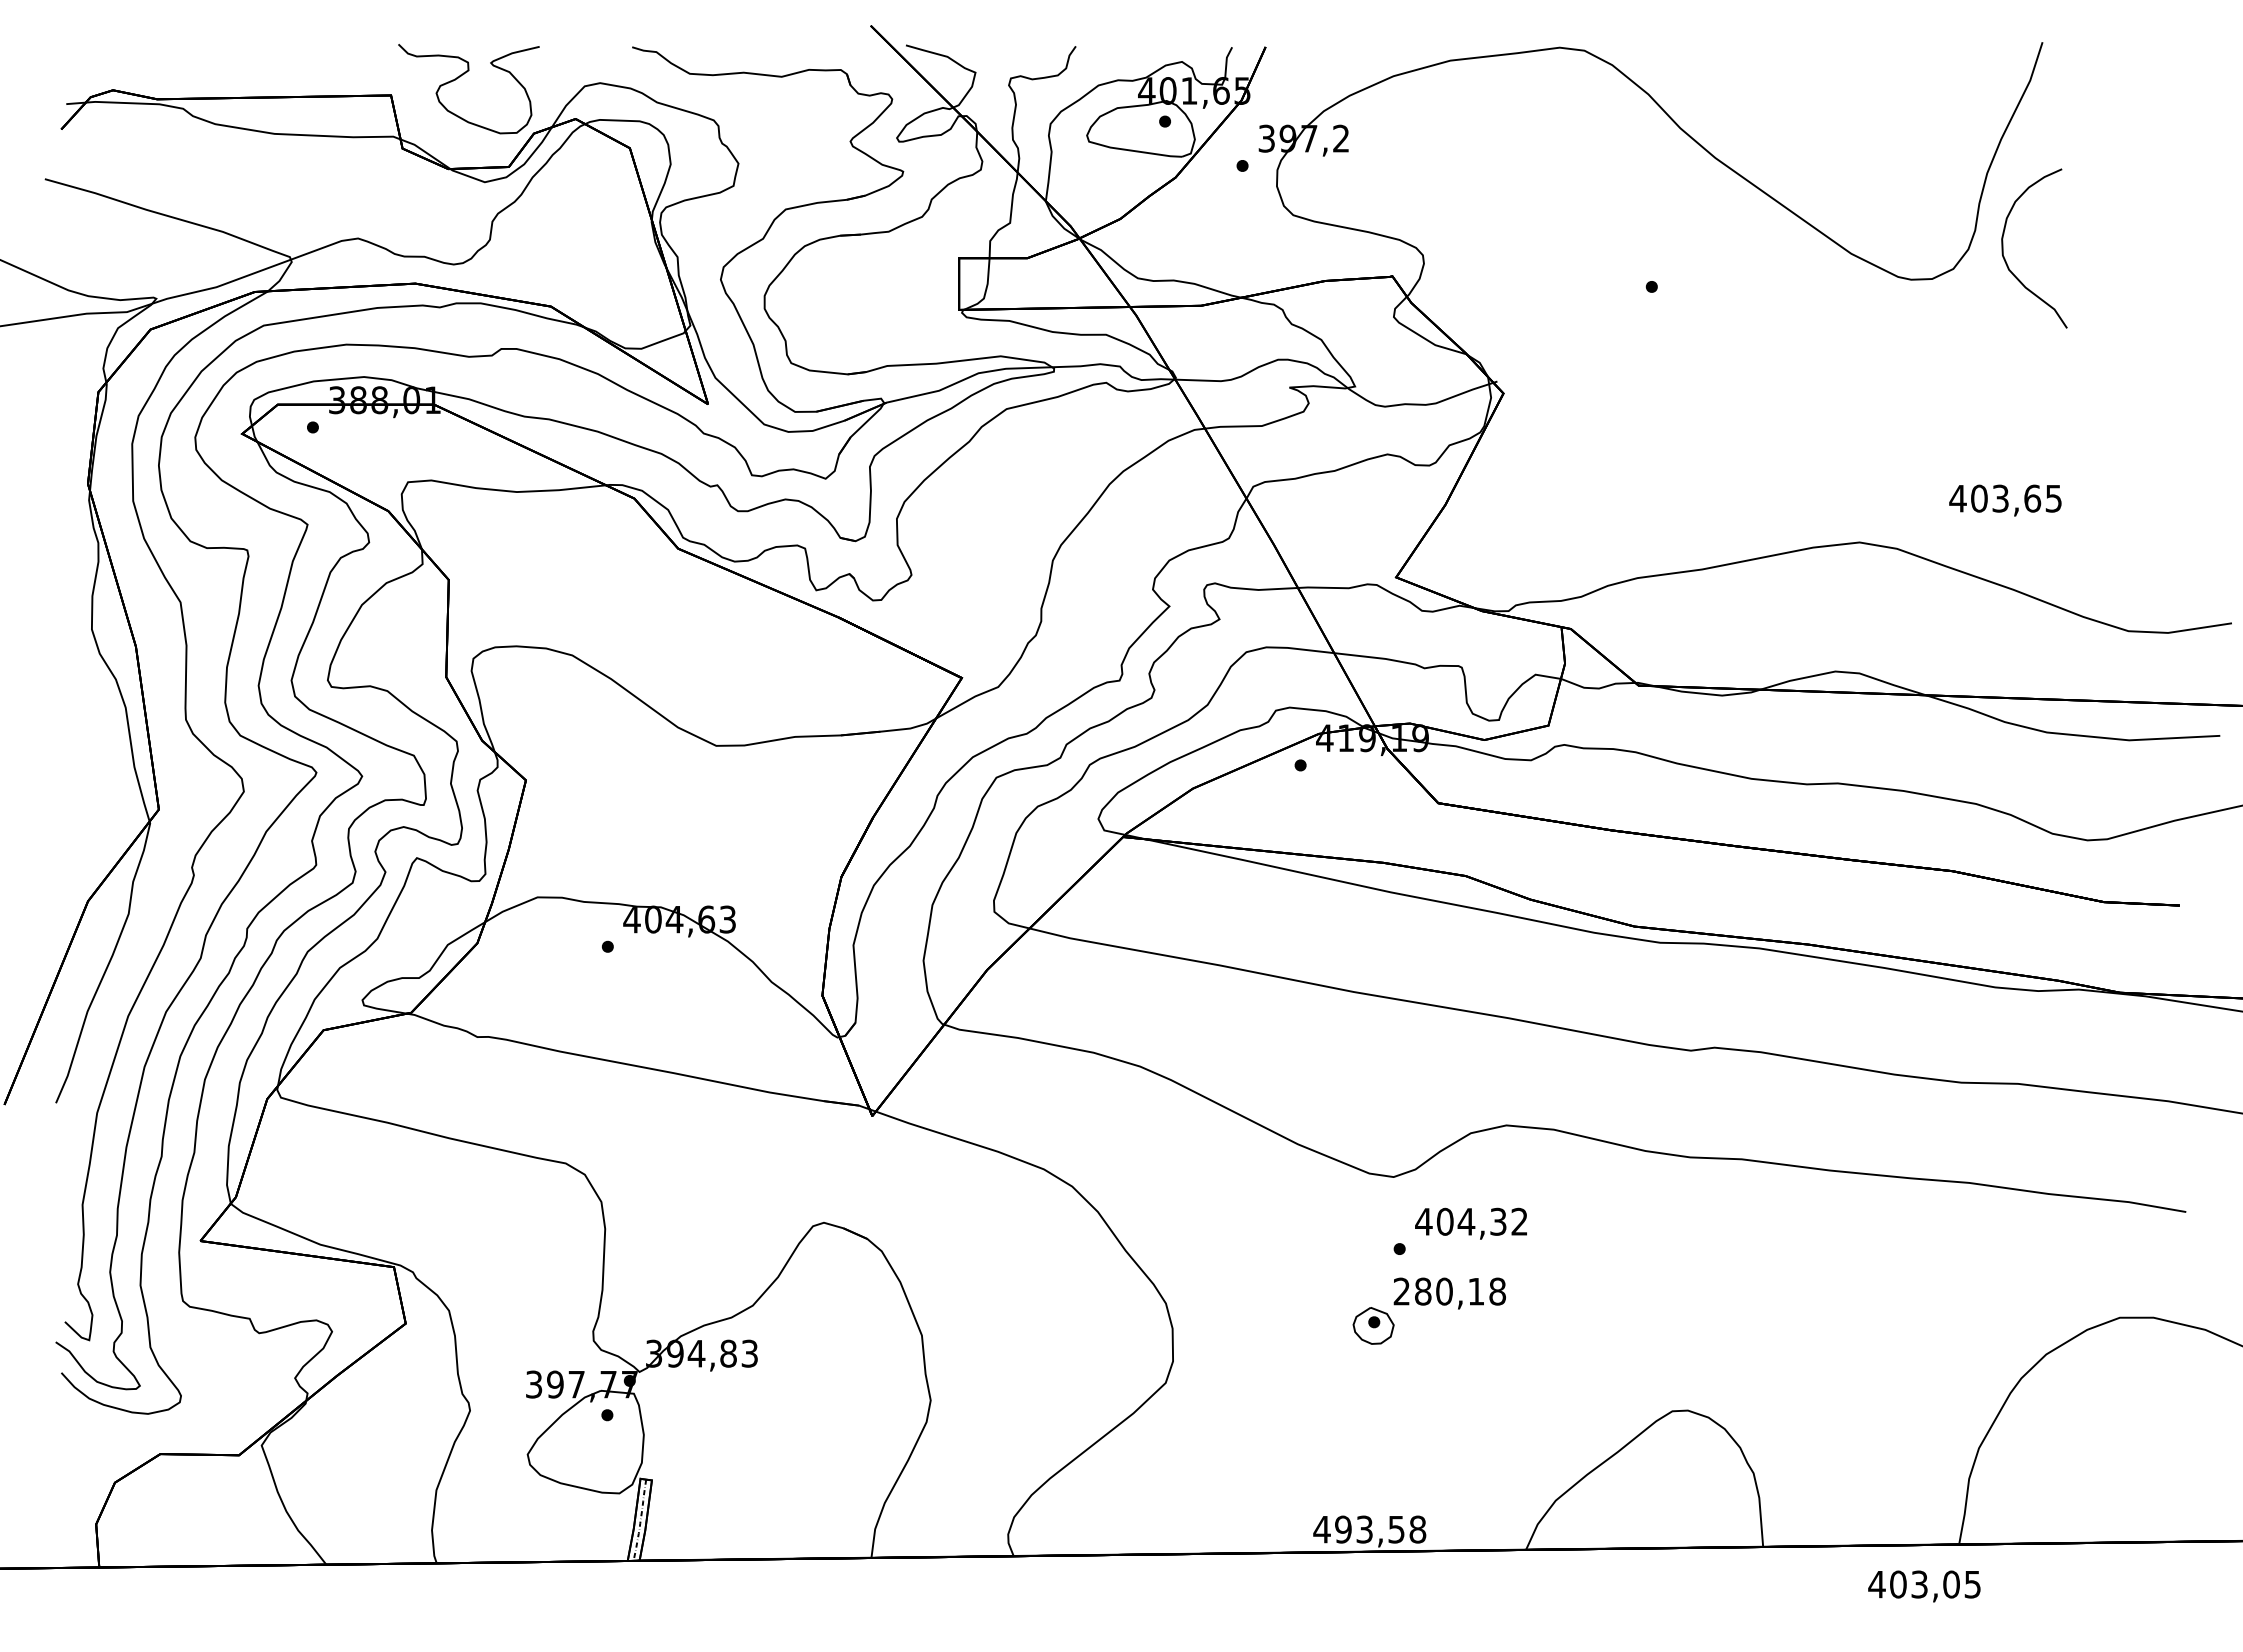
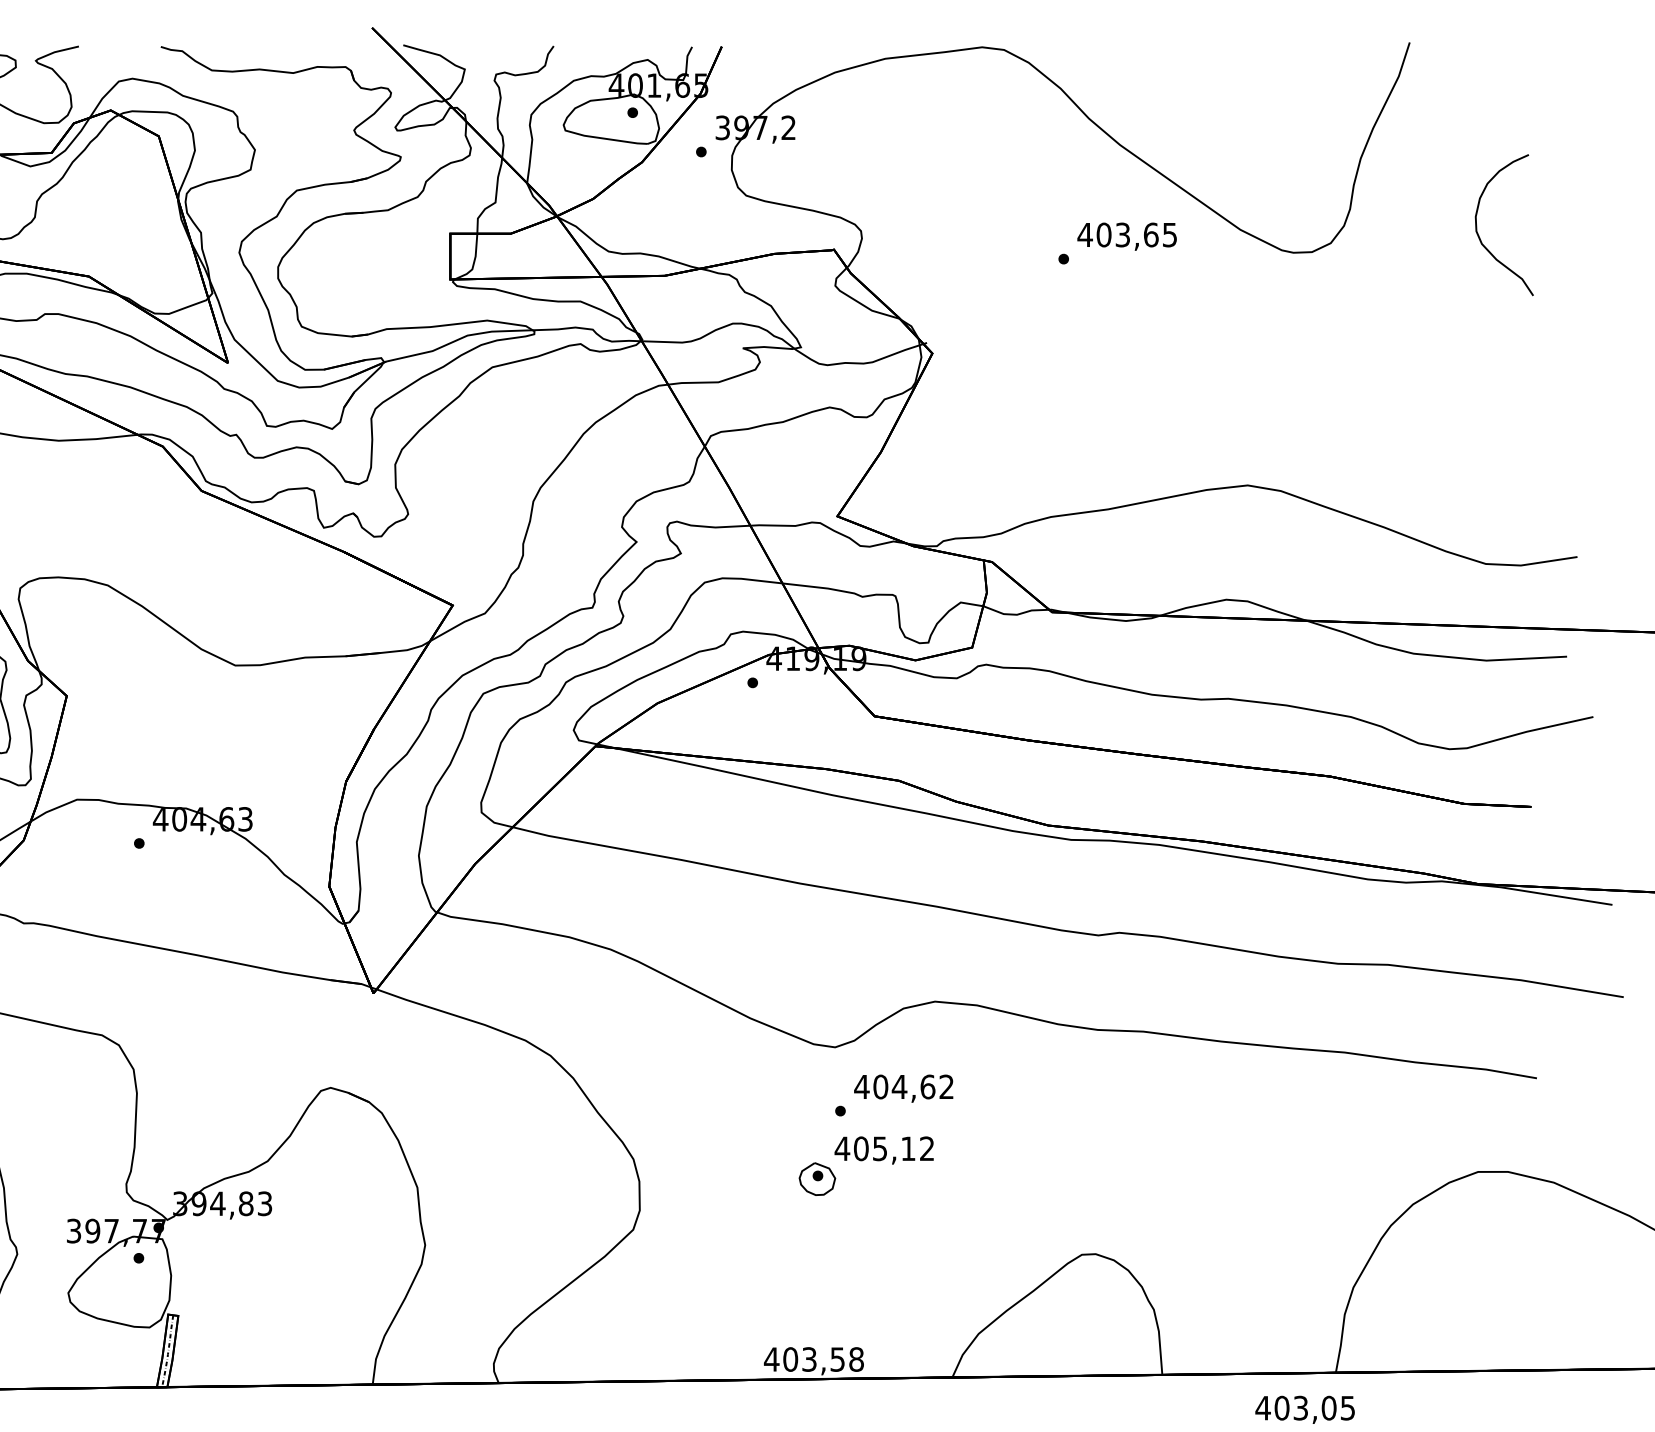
curve: (2005, 258) -> (1478, 233), moved
text: (2005, 500) -> (1127, 236), moved
text: (1498, 1221) -> (927, 1086), 404,32 -> 404,62
text: (1449, 1291) -> (884, 1148), 280,18 -> 405,12
text: (1343, 1529) -> (790, 1359), 493,58 -> 403,58

